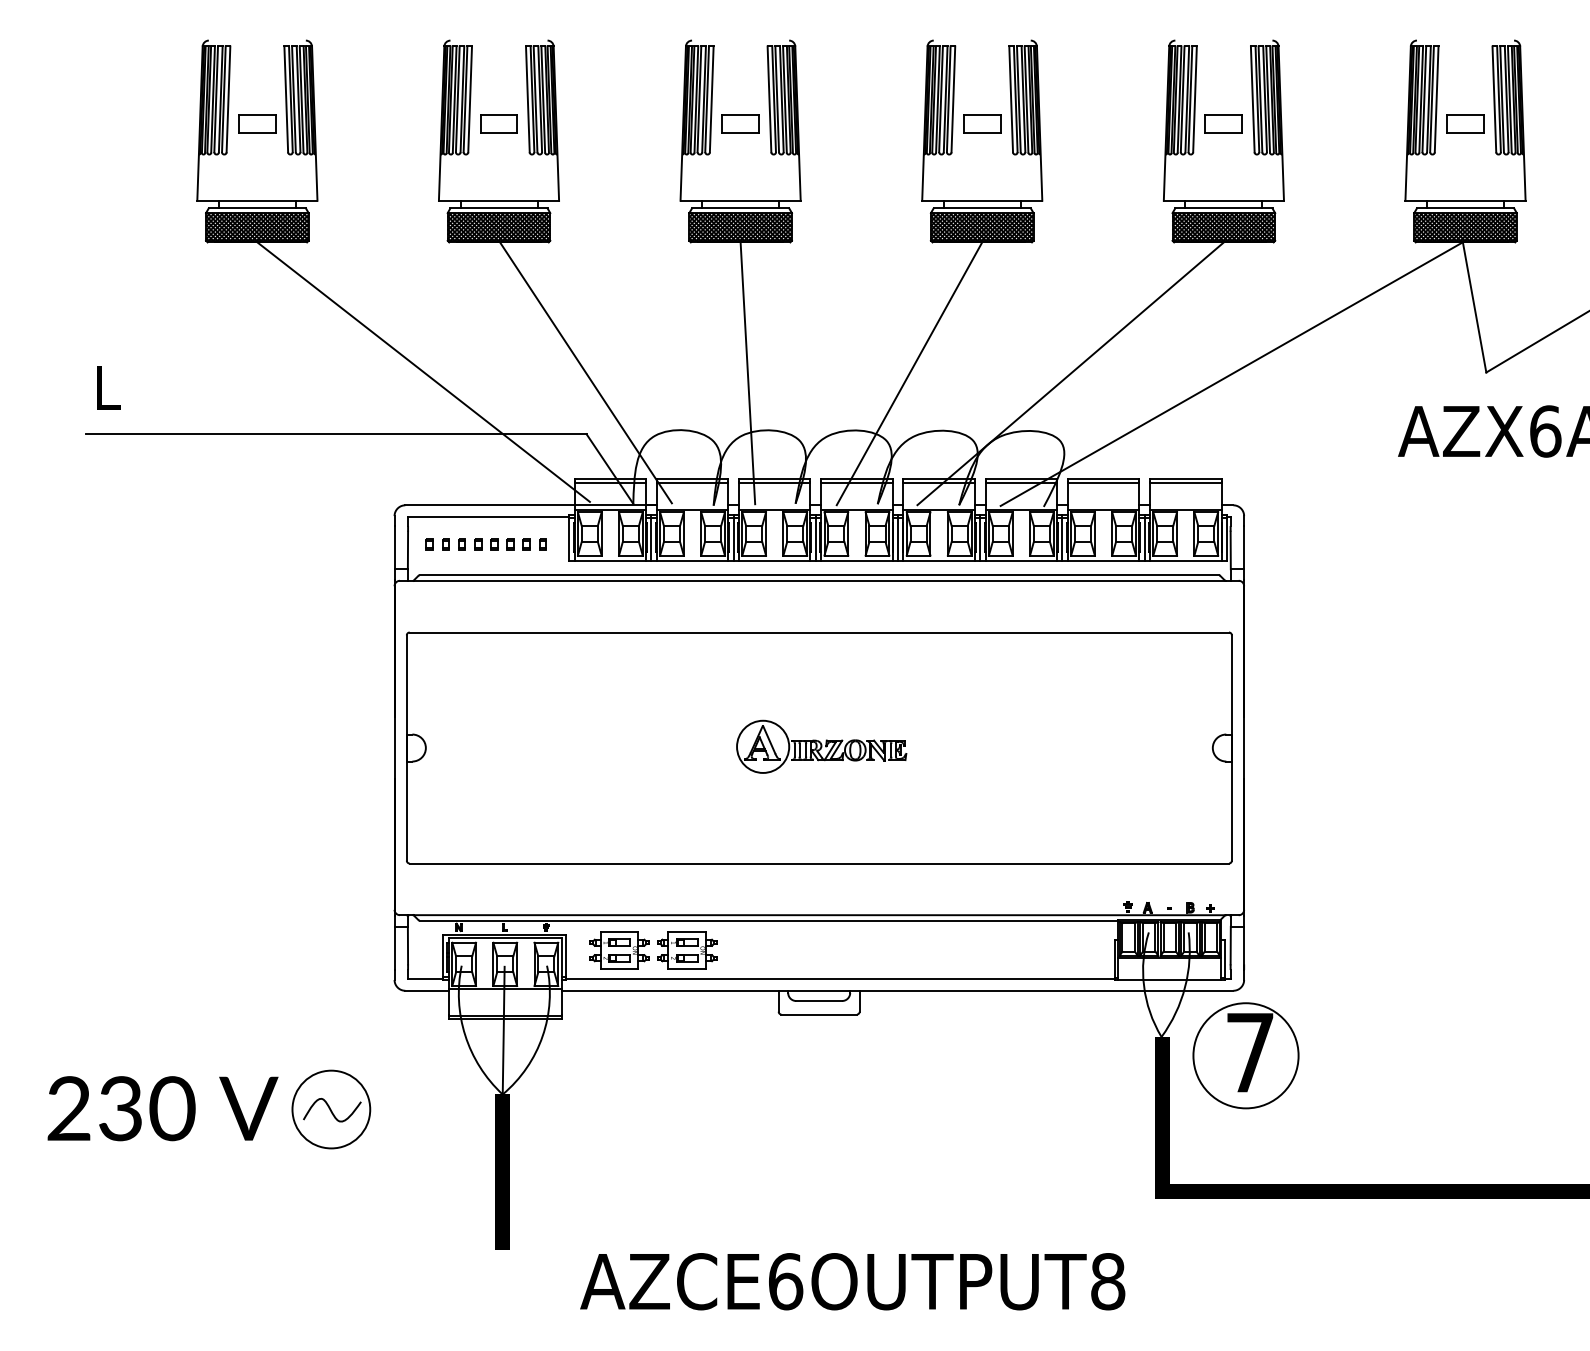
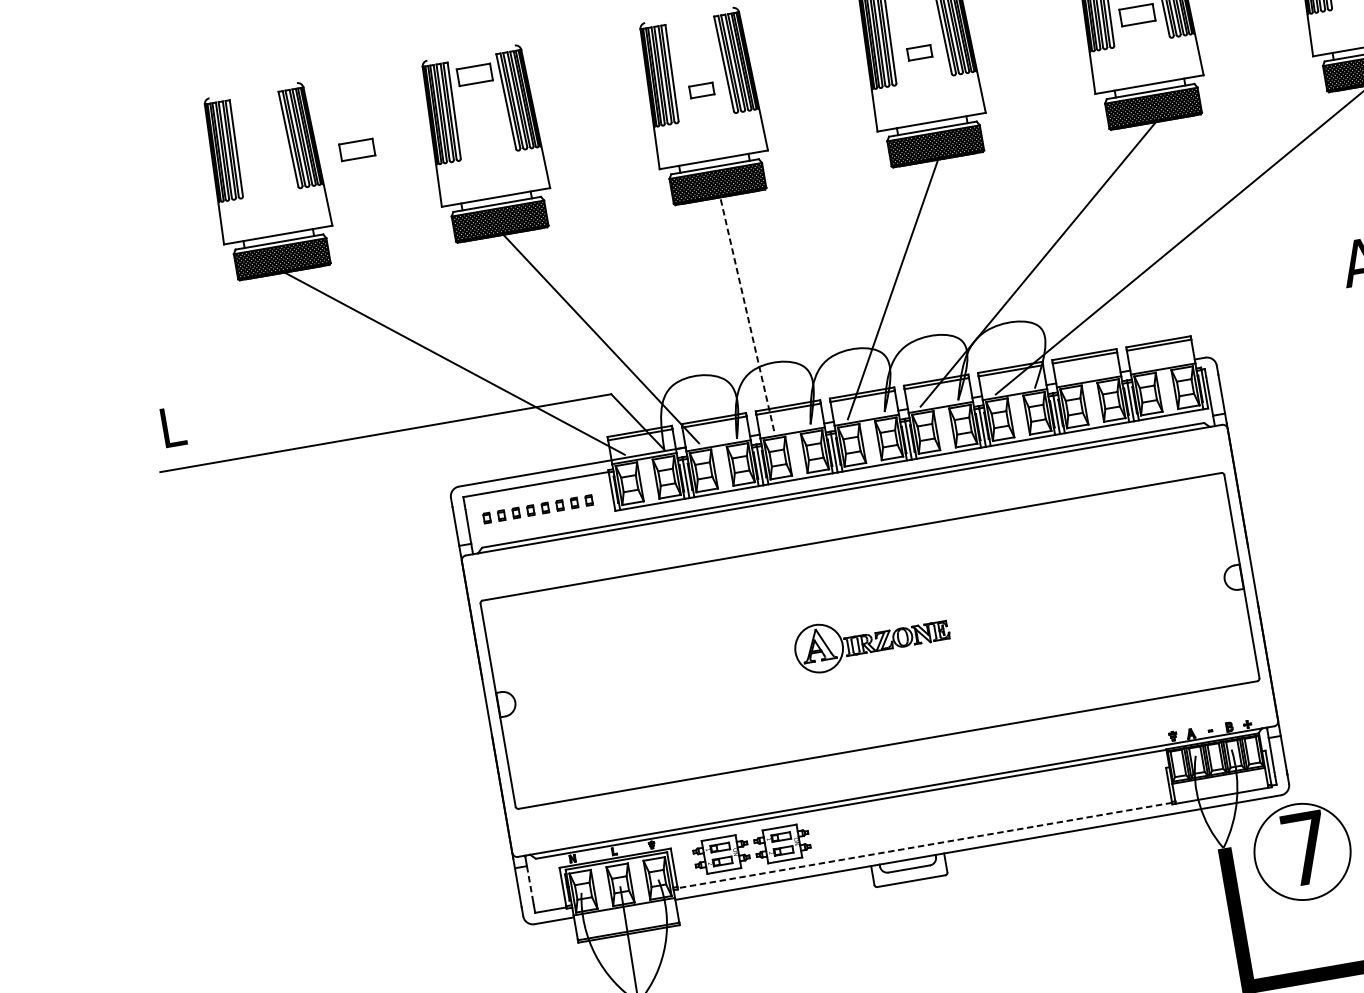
part: (257, 123) -> (357, 149), moved
part: (498, 123) -> (474, 74), moved
part: (740, 123) -> (701, 90), size x0.7
part: (982, 123) -> (919, 52), size x0.7
line: (747, 372) -> (746, 313), solid -> dashed
line: (407, 945) -> (529, 883), solid -> dashed
line: (839, 978) -> (924, 845), solid -> dashed

